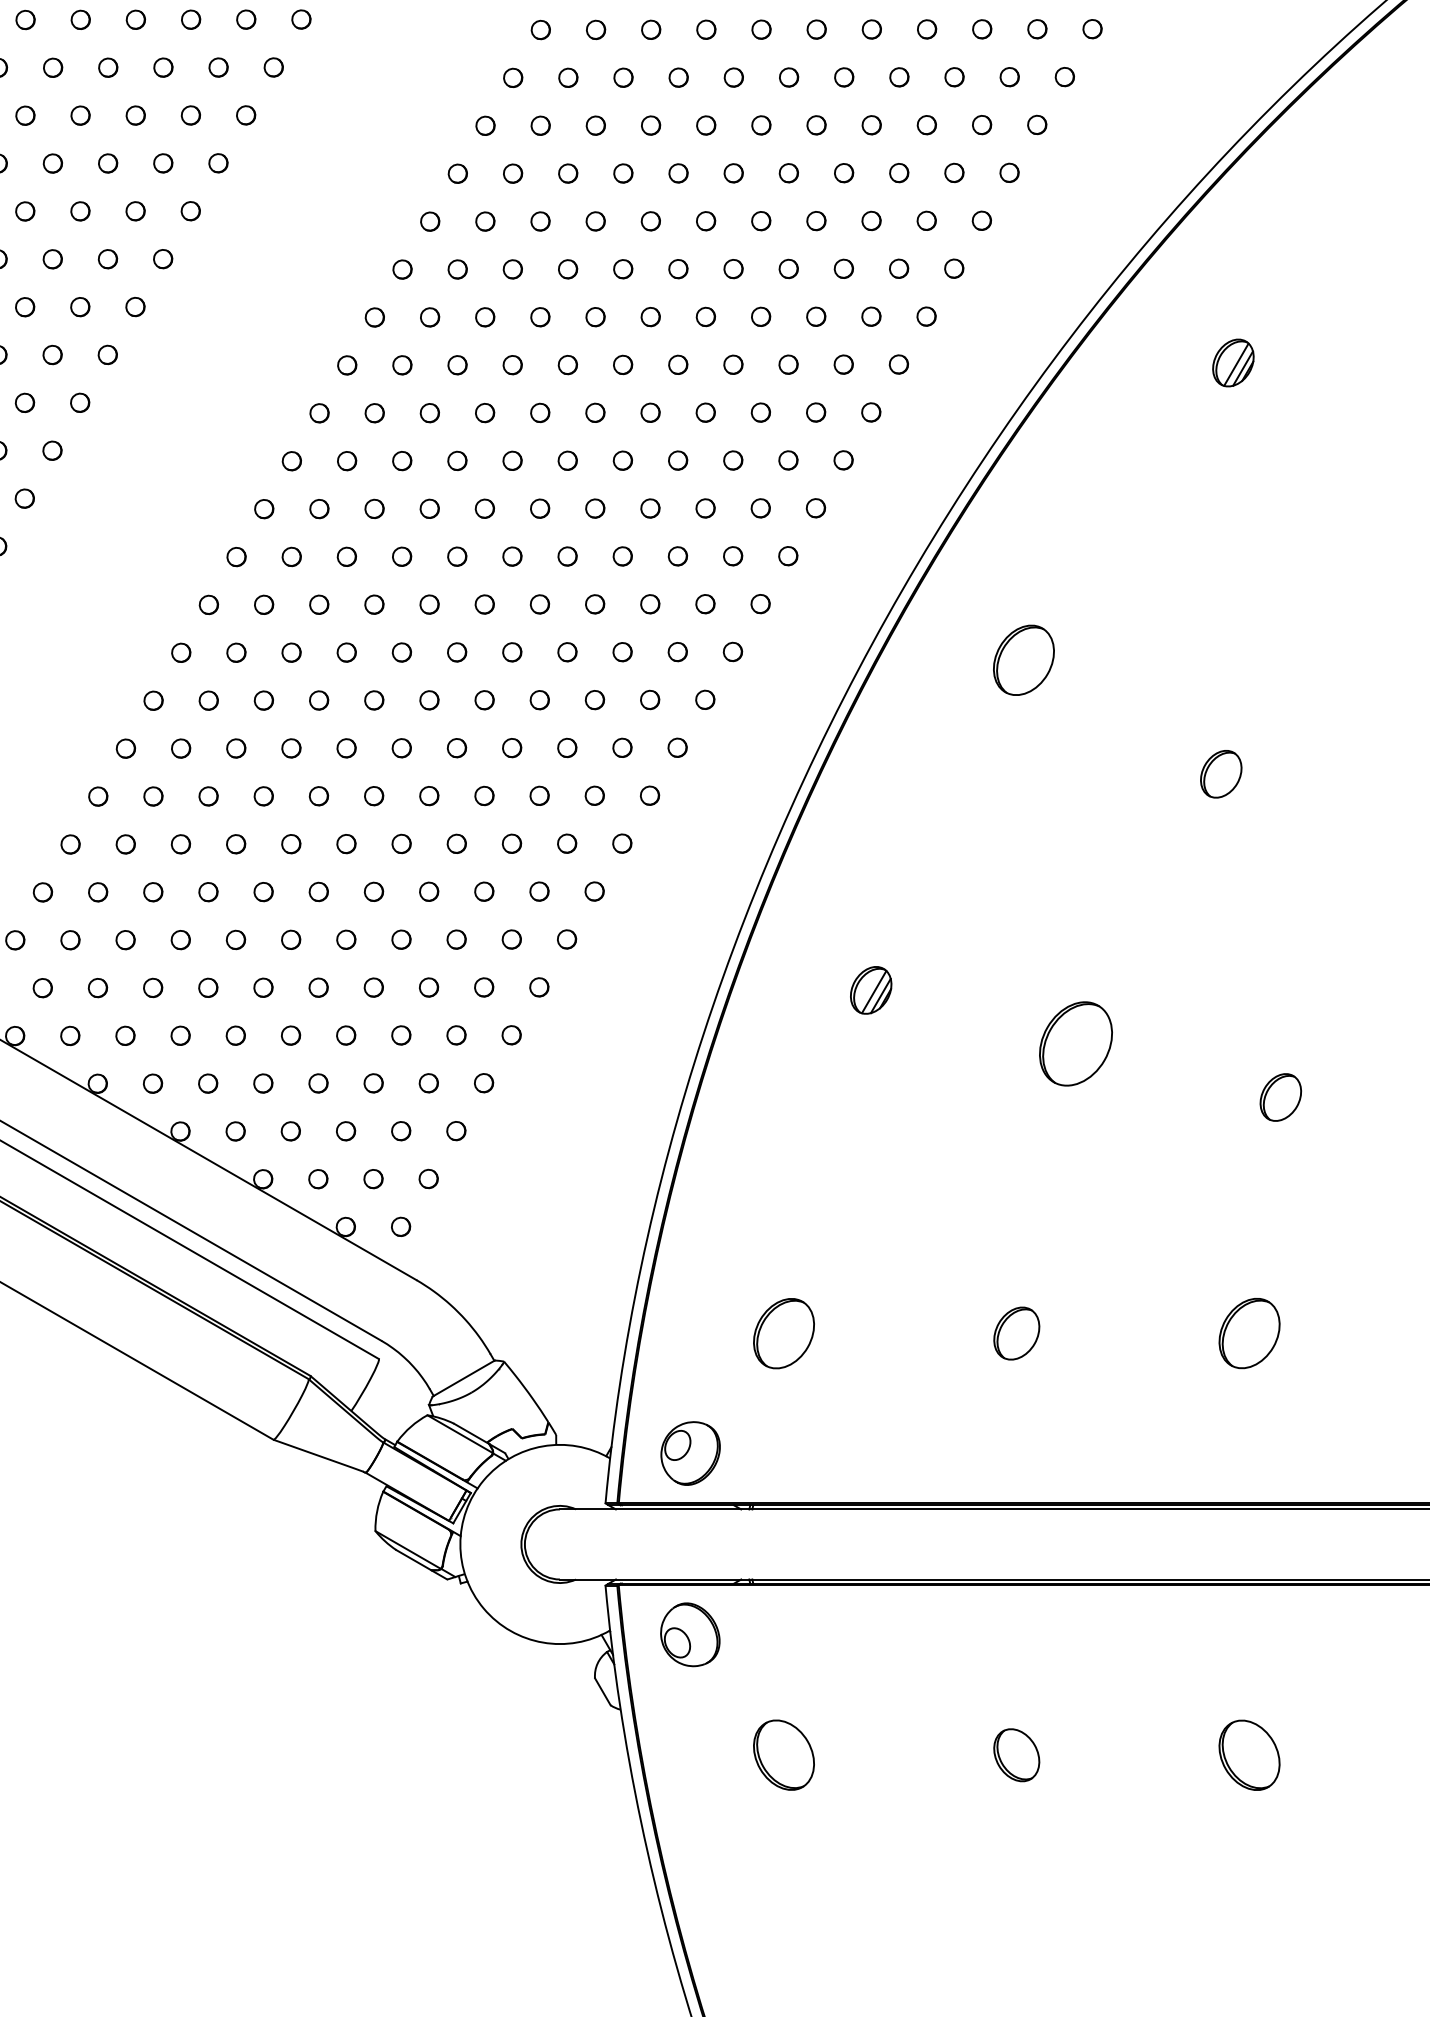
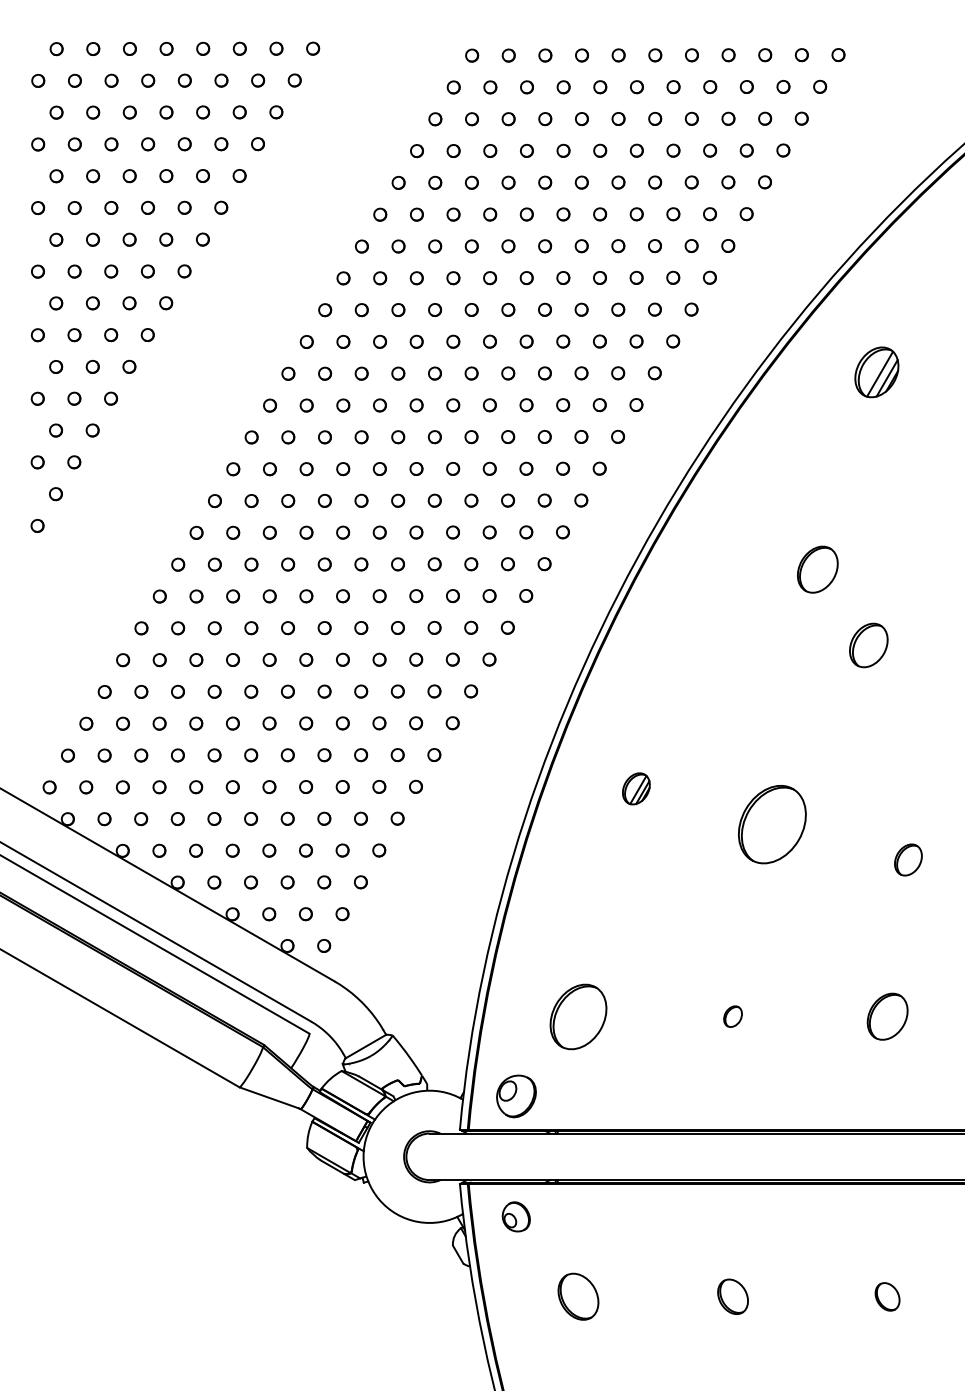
part: (1232, 361) -> (876, 371), size x1.6
part: (1023, 660) -> (817, 569), moved
part: (1220, 772) -> (868, 644), size x1.4
part: (1076, 1042) -> (772, 823), size x1.4
part: (784, 1333) -> (578, 1016), size x1.4
part: (1015, 1333) -> (732, 1016), size x0.6
part: (690, 1634) -> (516, 1216), size x0.7
part: (1249, 1754) -> (887, 1296), size x0.6

